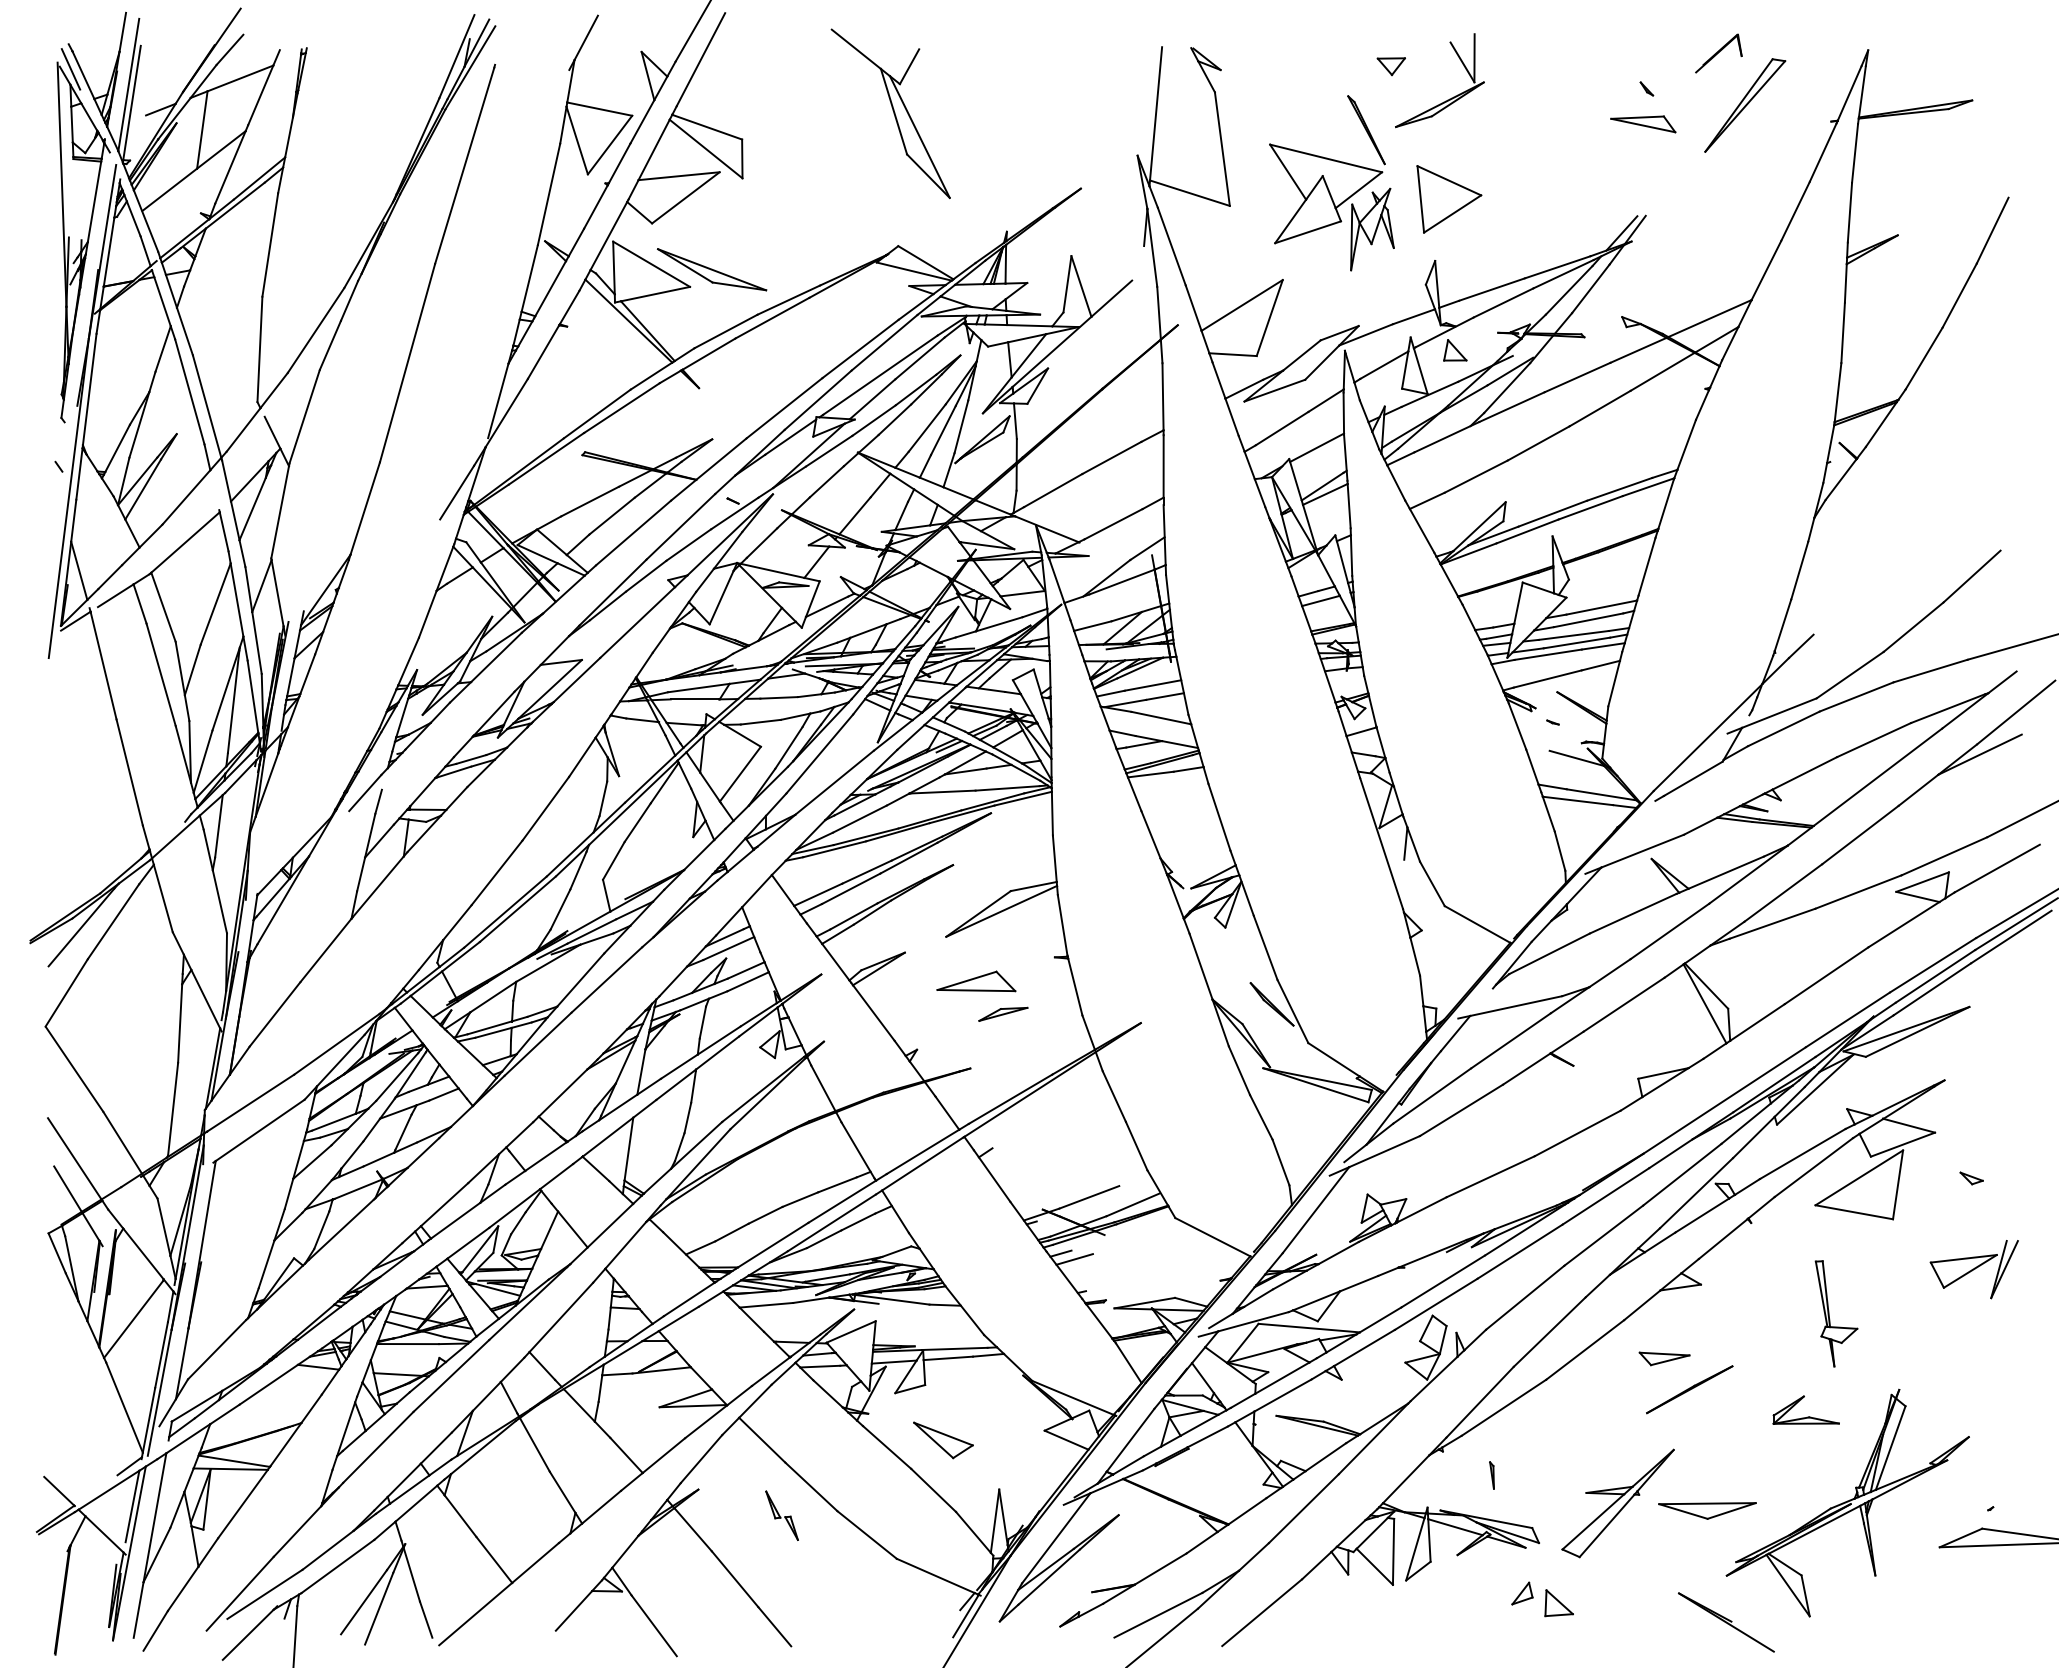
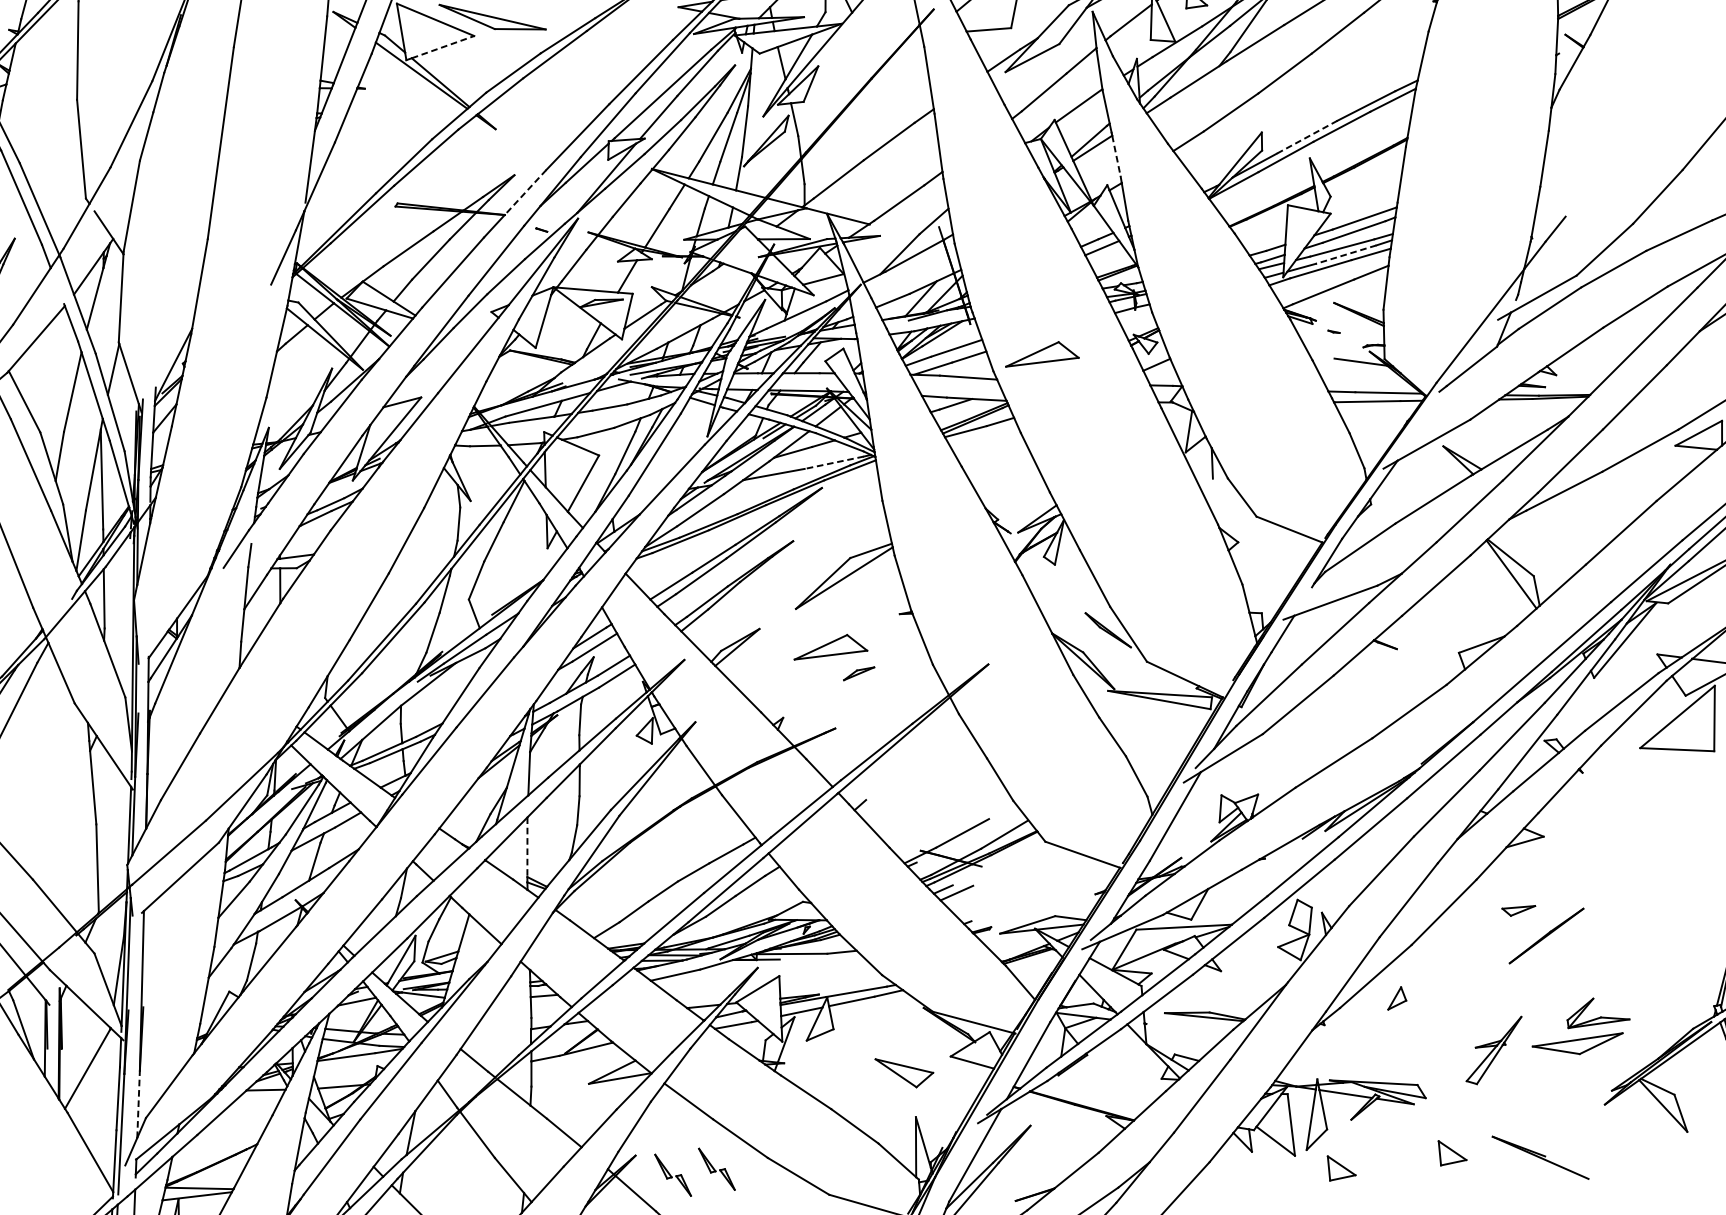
line: (656, 294) -> (444, 47), solid -> dashed
line: (721, 459) -> (525, 192), solid -> dashed
line: (1349, 506) -> (1116, 156), solid -> dashed
line: (1552, 513) -> (1306, 137), solid -> dashed
line: (1576, 643) -> (1345, 255), solid -> dashed
part: (1241, 703) -> (1041, 353), added
line: (1007, 788) -> (834, 462), solid -> dashed
part: (1003, 1013) -> (859, 673), size x0.7
line: (628, 1149) -> (527, 847), solid -> dashed
part: (1829, 1313) -> (1667, 847), removed
part: (1664, 1358) -> (1519, 910), size x0.7
line: (182, 1363) -> (138, 1103), solid -> dashed
part: (1807, 1416) -> (1599, 1016), moved
part: (943, 1440) -> (905, 1072), moved
part: (1491, 1475) -> (1372, 1041), removed
part: (1617, 1503) -> (1493, 1051), size x0.6
part: (734, 1515) -> (672, 1175), added
part: (1522, 1593) -> (1396, 998), moved
part: (1439, 1603) -> (1340, 1167), added
part: (1726, 1622) -> (1540, 1157), moved

